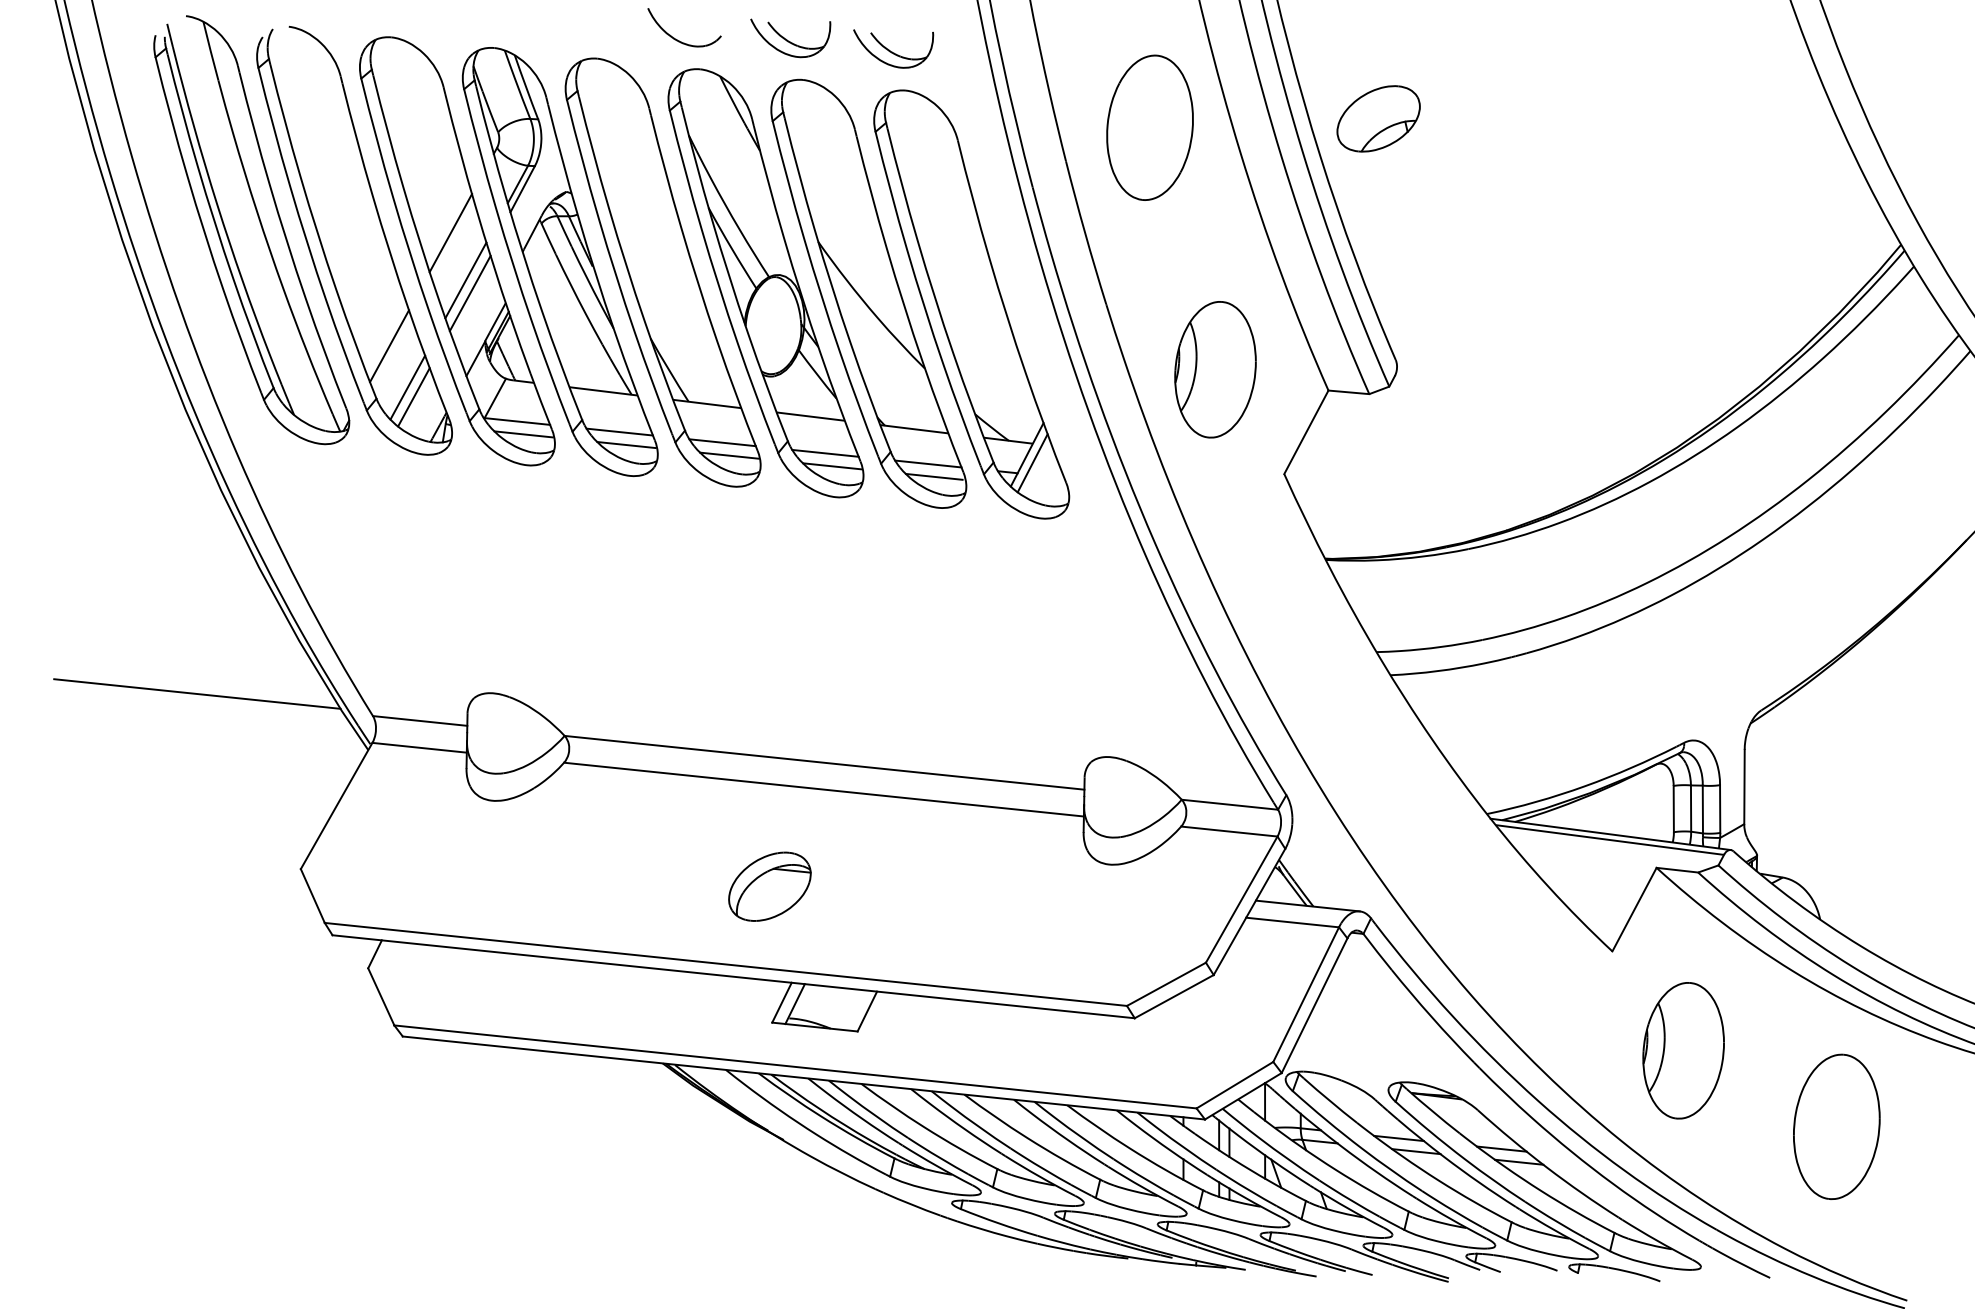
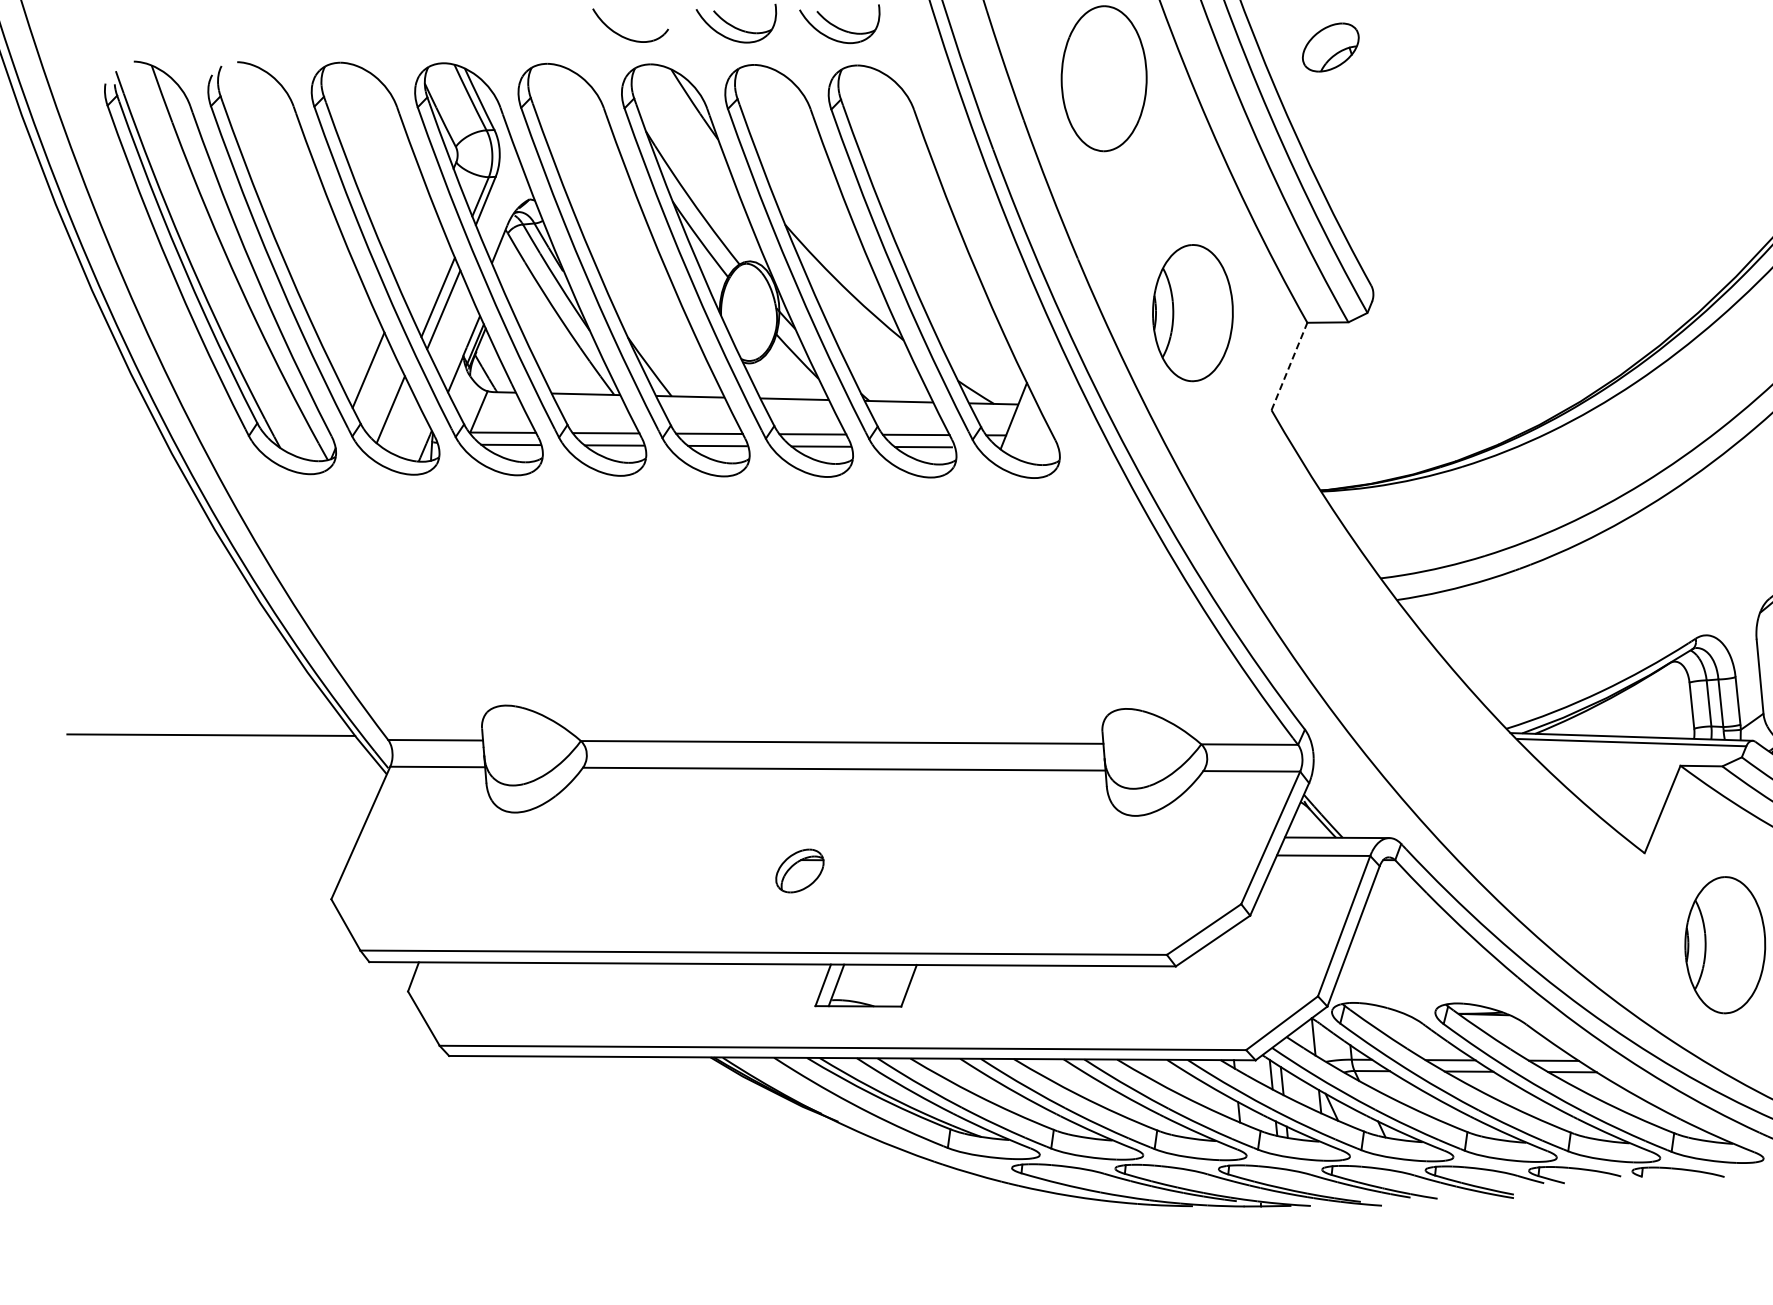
part: (1378, 118) -> (1330, 47), size x0.7
line: (450, 233) -> (418, 252), removed
line: (413, 397) -> (397, 418), removed
line: (1306, 431) -> (1289, 365), solid -> dashed
line: (1032, 463) -> (1019, 424), removed
part: (769, 886) -> (799, 870), size x0.6

